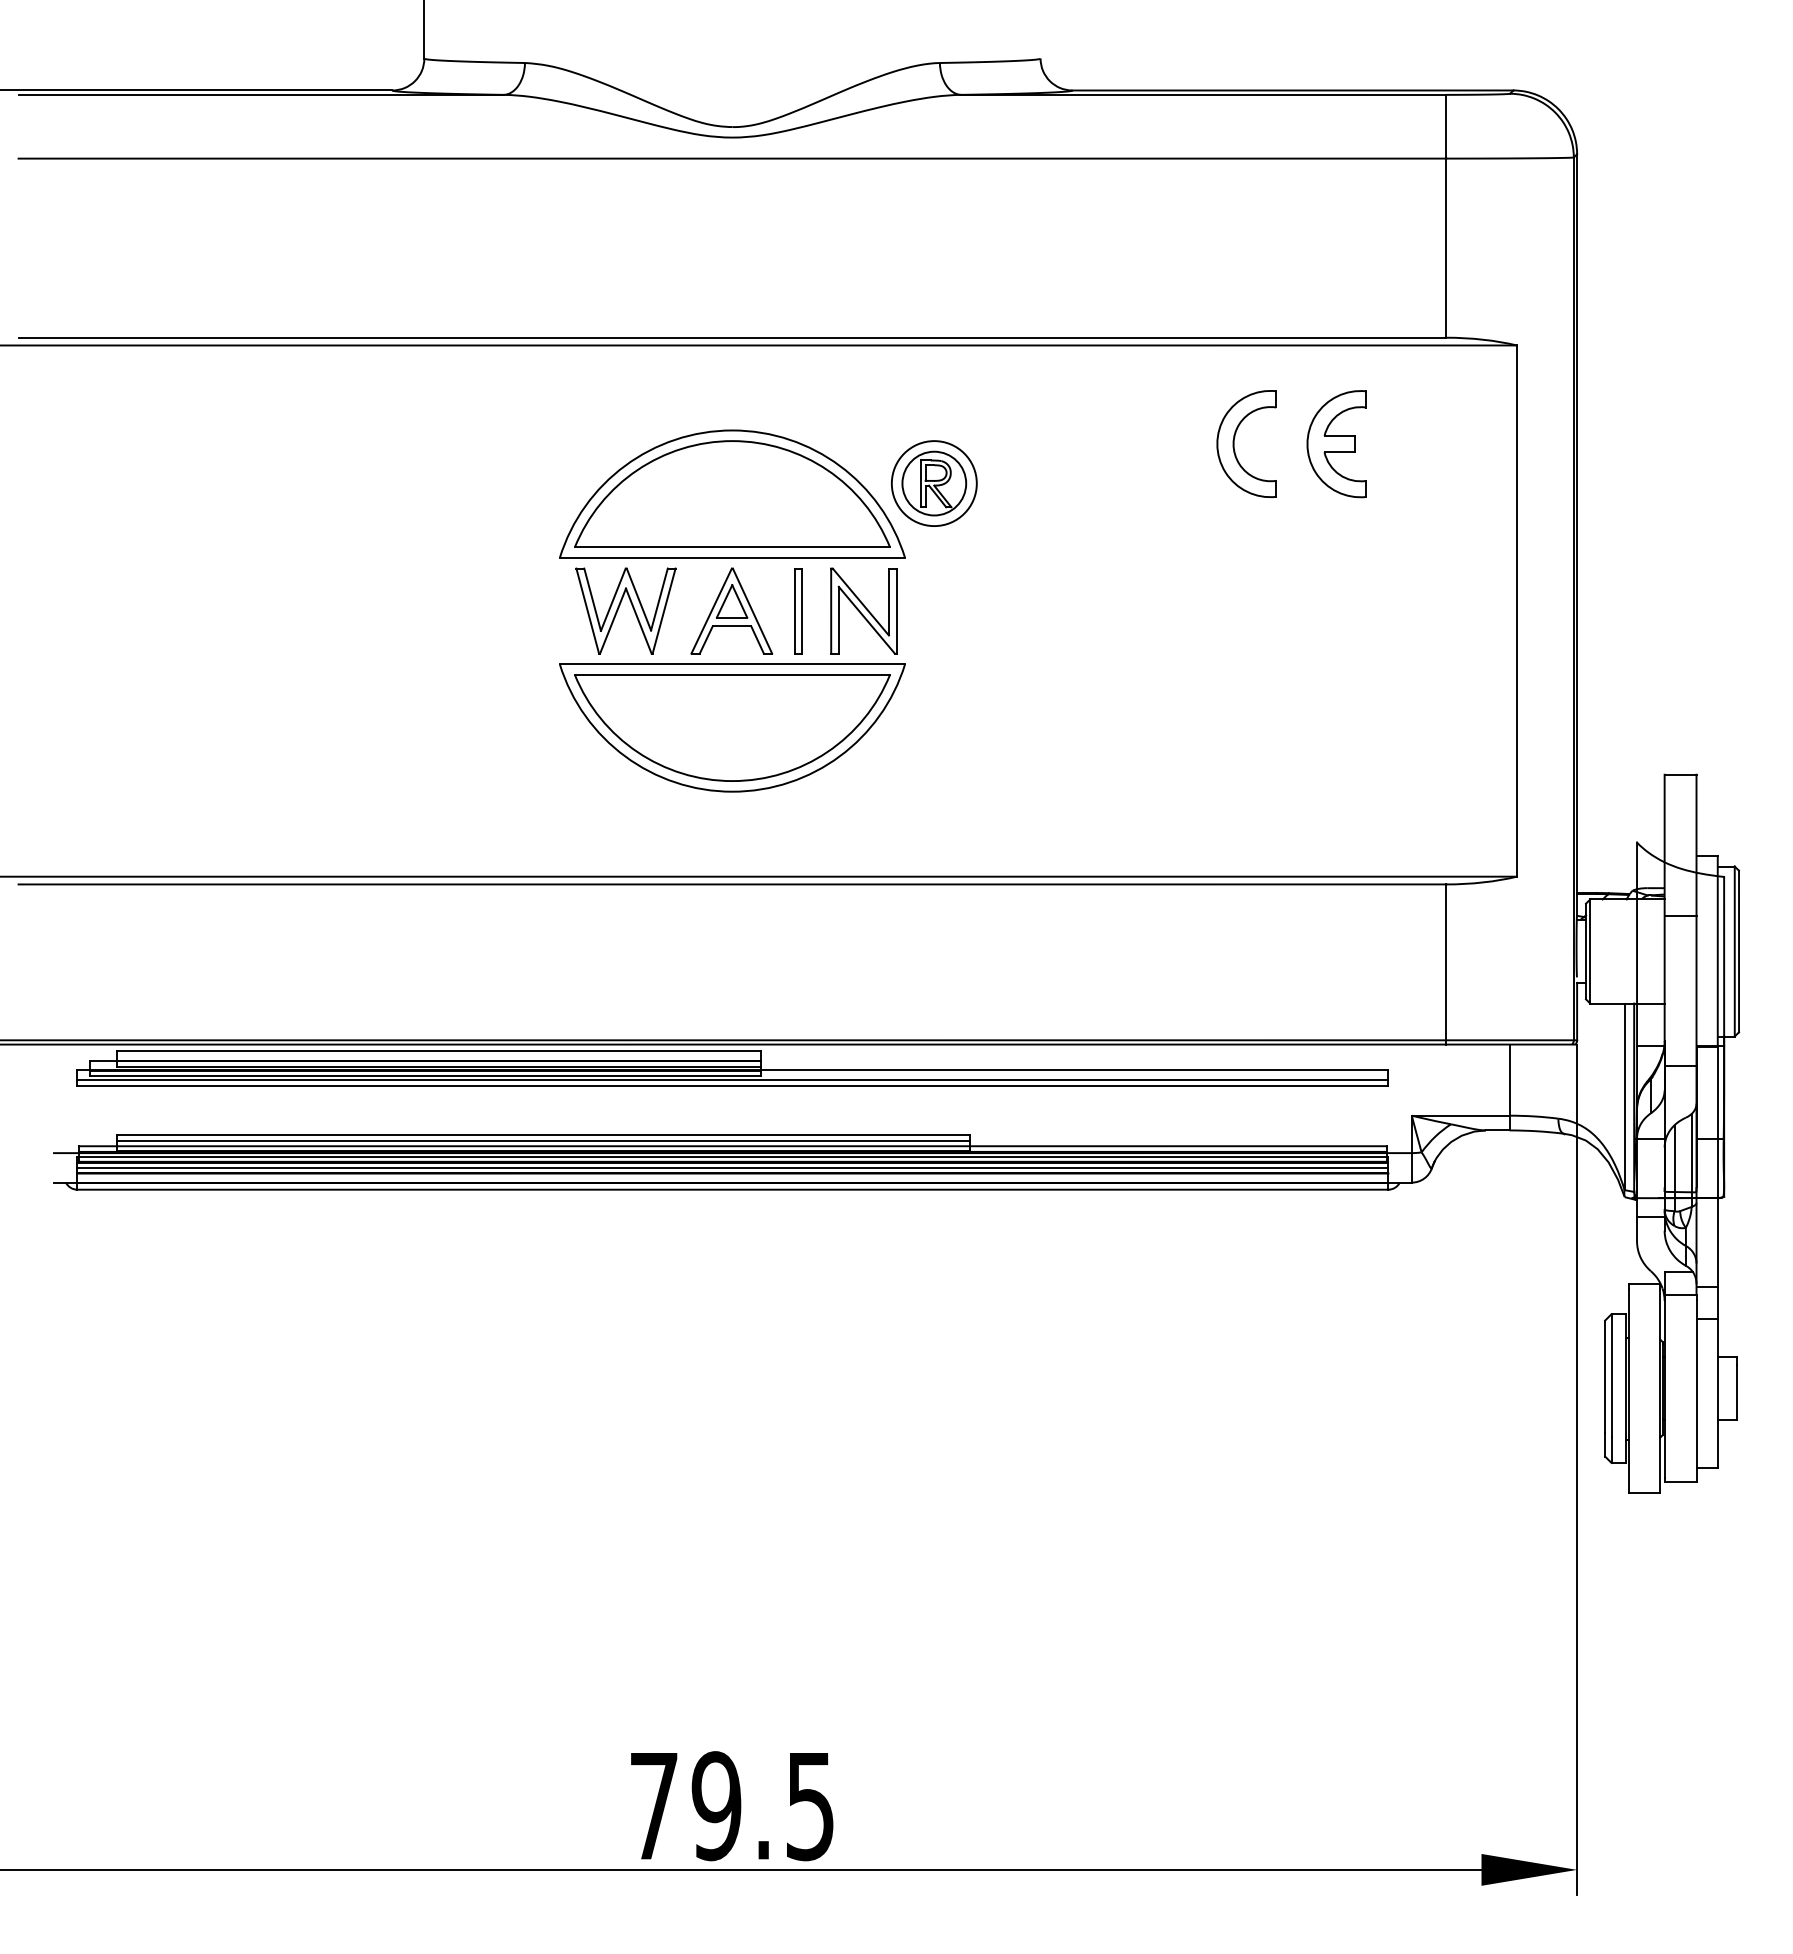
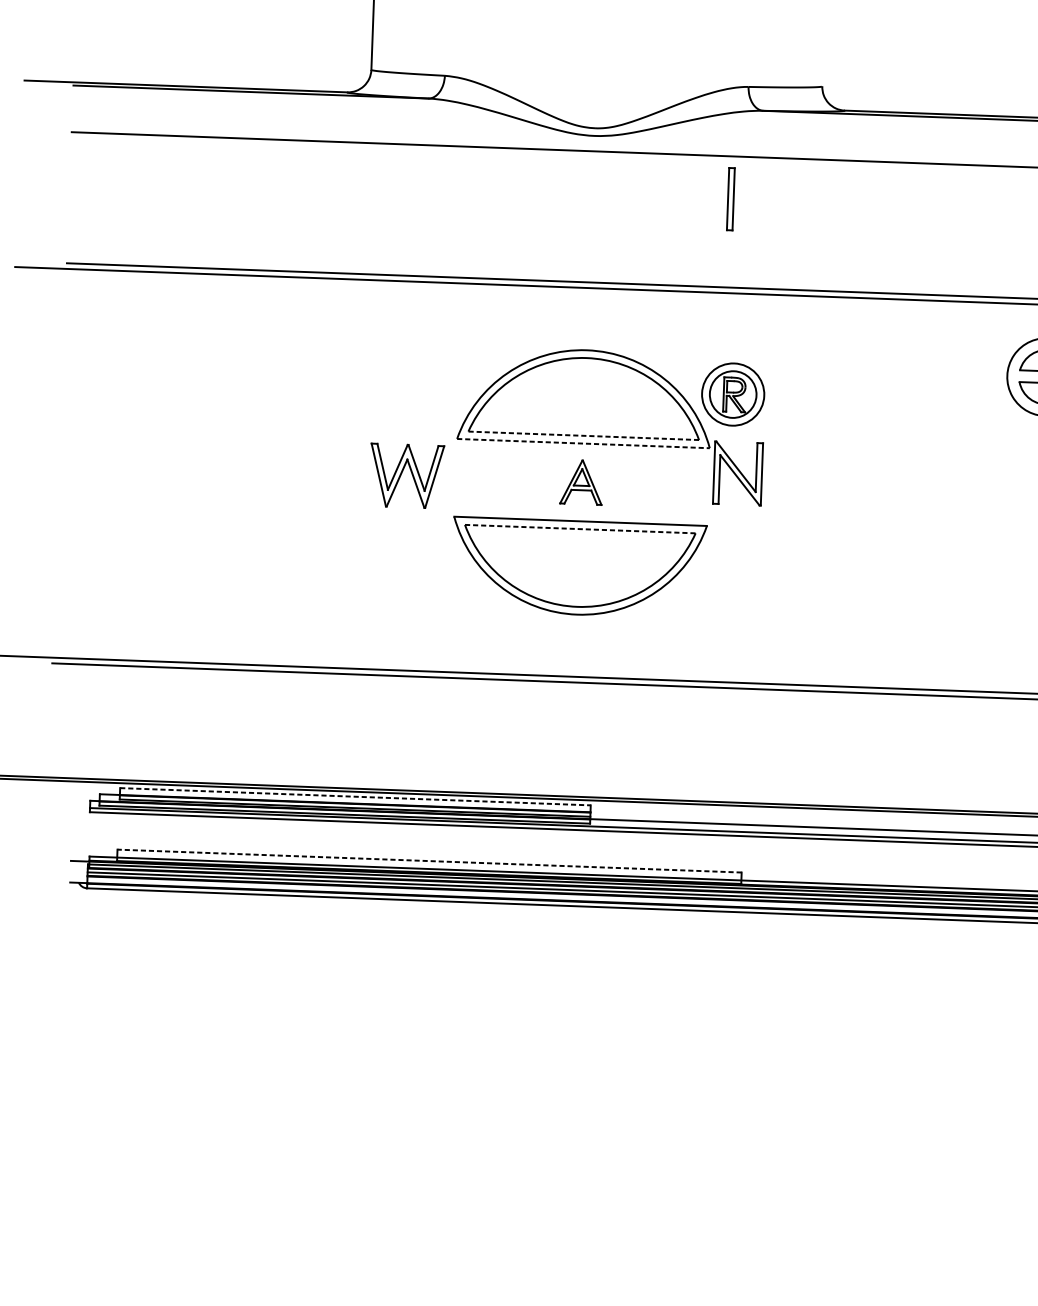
part: (1234, 444) -> (953, 374), removed
line: (732, 547) -> (583, 435), solid -> dashed
line: (732, 557) -> (583, 443), solid -> dashed
part: (619, 608) -> (402, 473), moved
part: (731, 610) -> (581, 482), size x0.7
part: (863, 610) -> (737, 473), moved
part: (798, 611) -> (730, 199), moved
line: (732, 674) -> (580, 528), solid -> dashed
line: (439, 1051) -> (355, 796), solid -> dashed
line: (542, 1135) -> (428, 861), solid -> dashed
line: (542, 1141) -> (428, 865), removed

